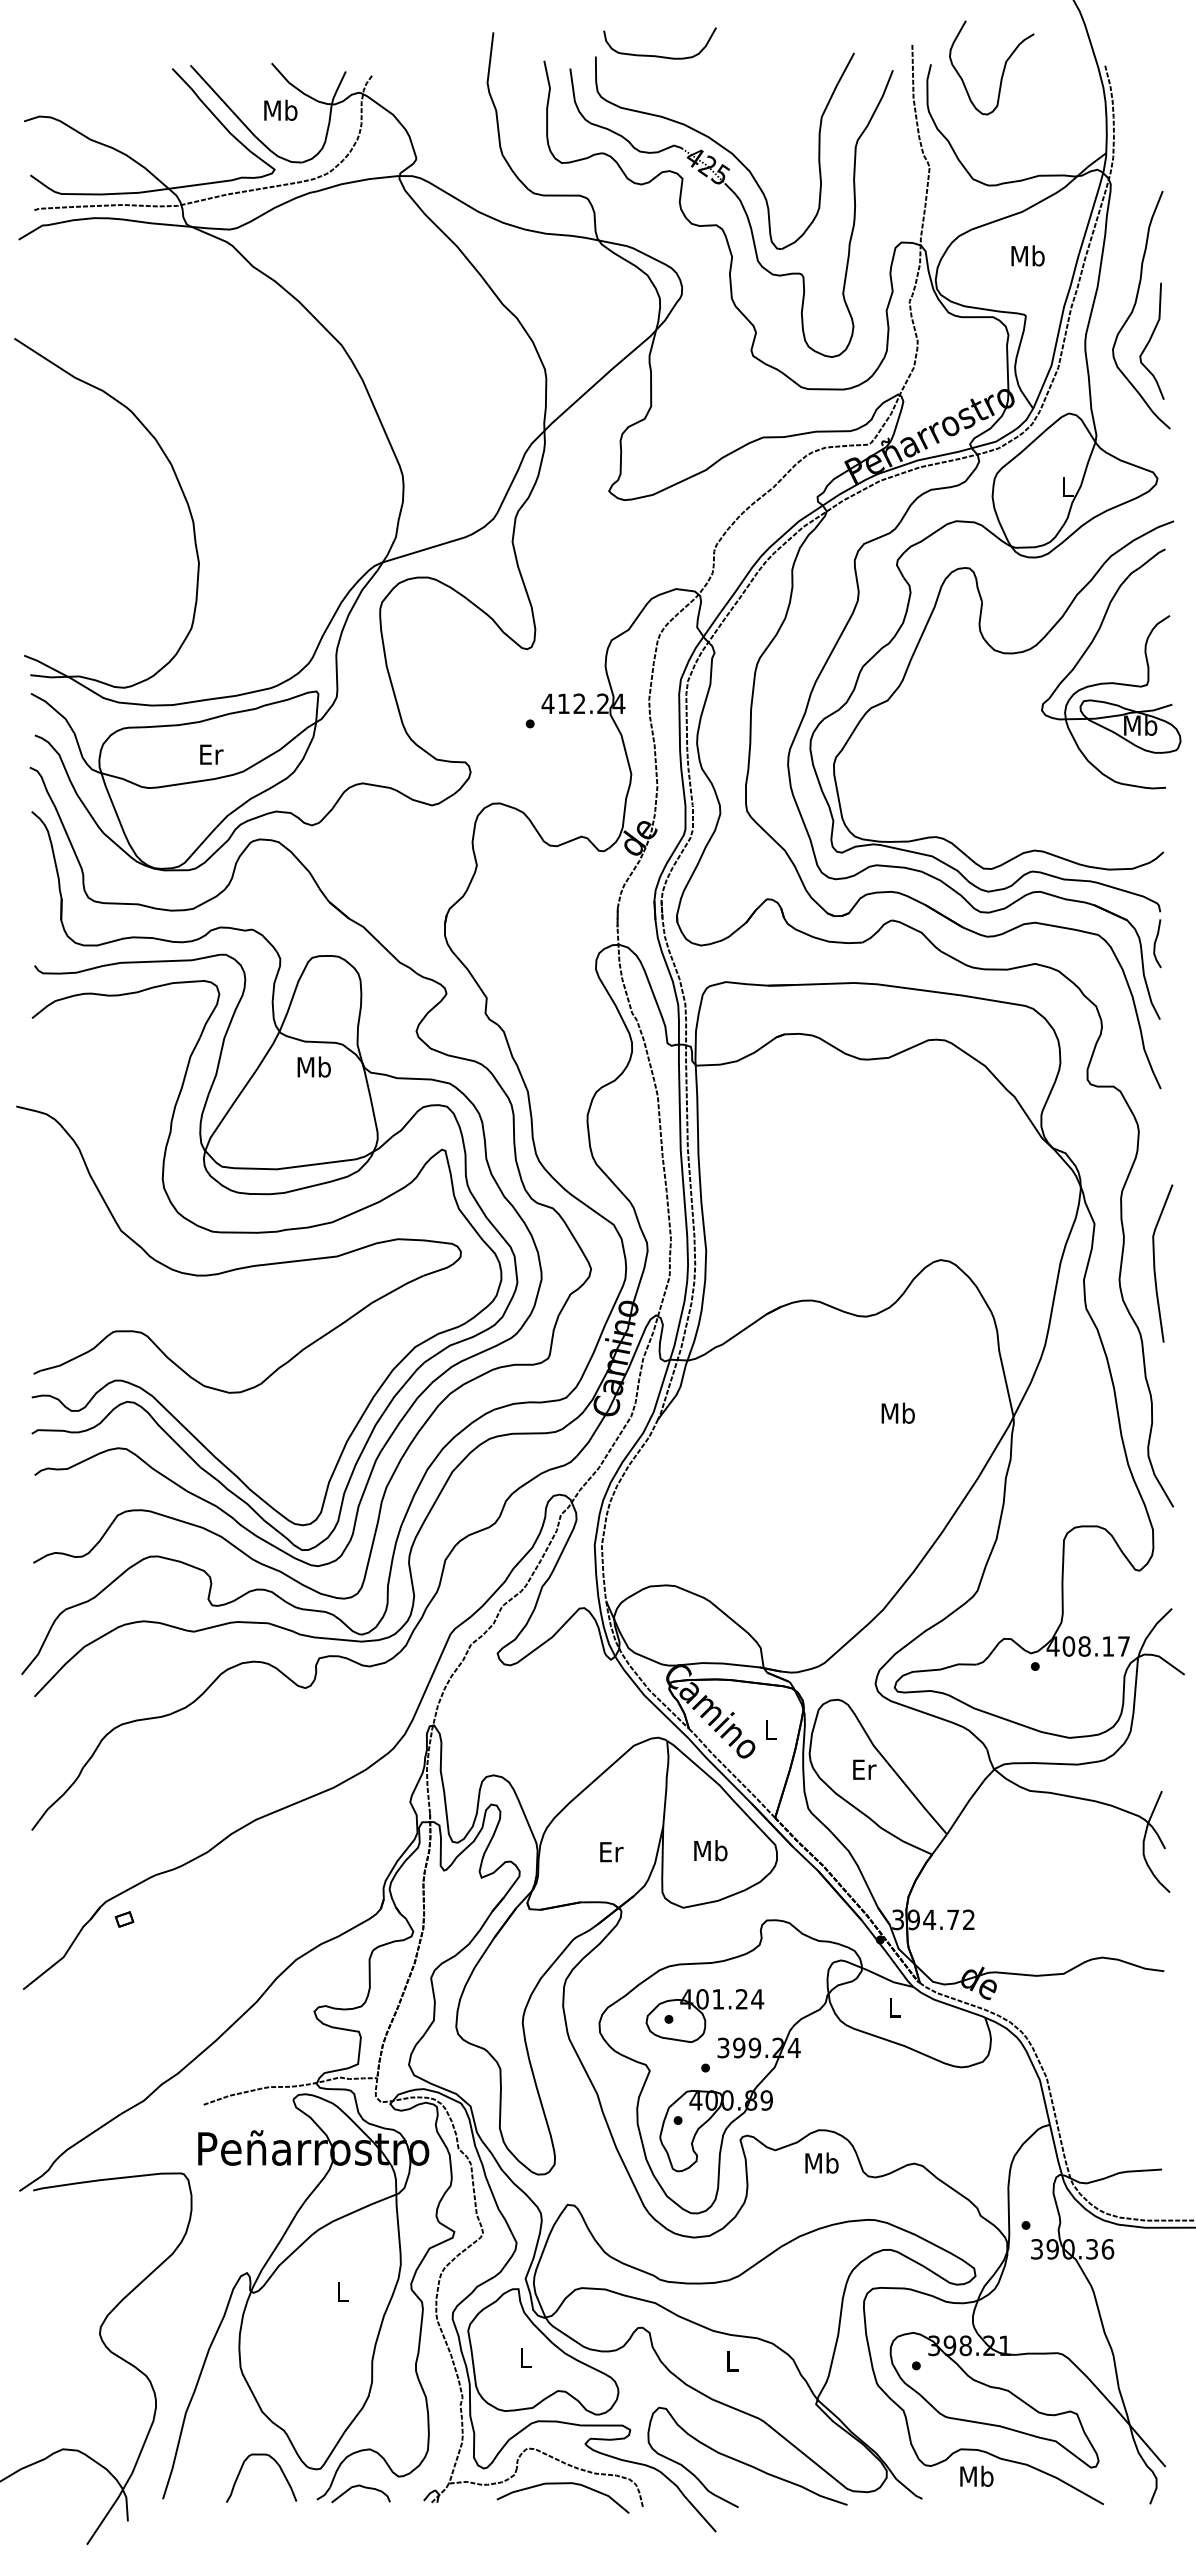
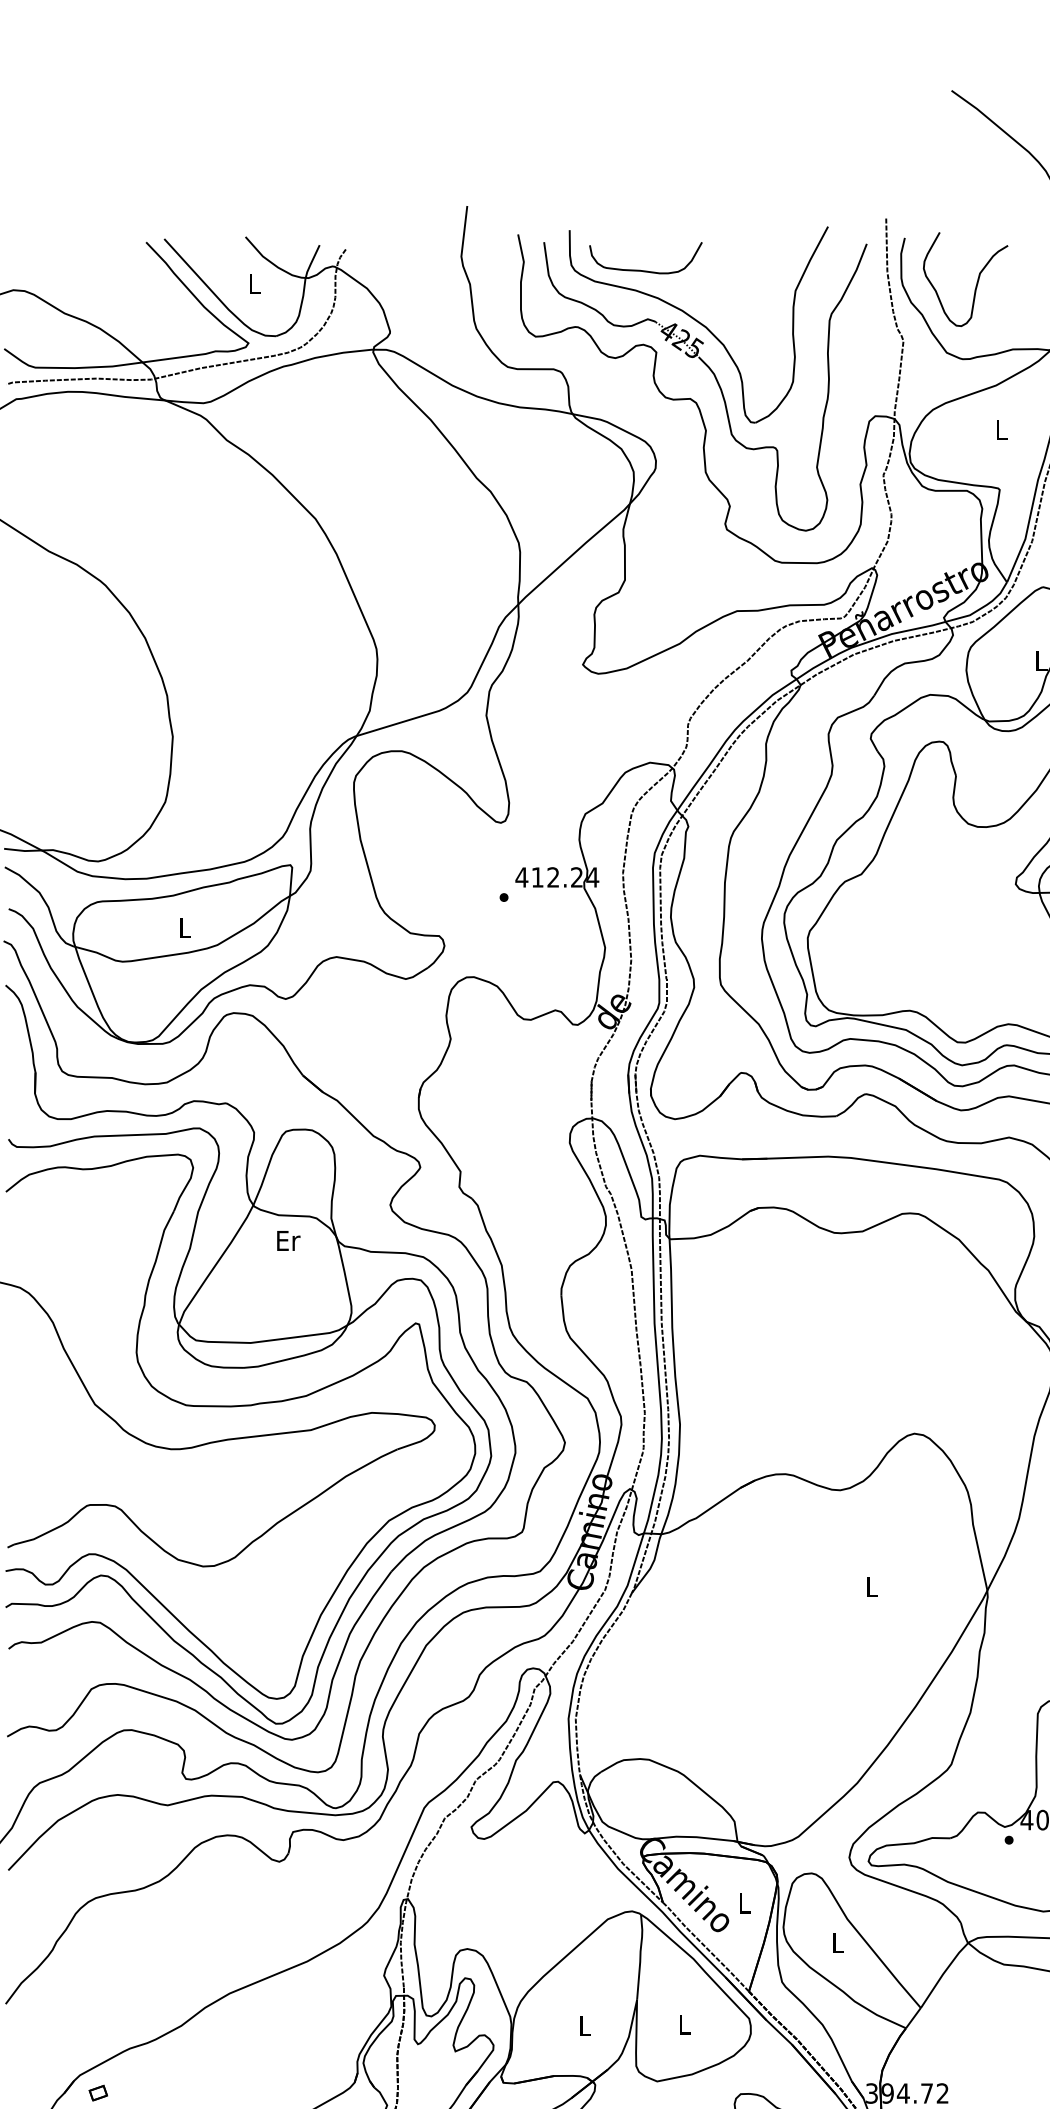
curve: (659, 55) -> (645, 270), moved
curve: (1002, 71) -> (976, 283), moved
text: (280, 109) -> (254, 283), Mb -> L
text: (1027, 255) -> (1001, 429), Mb -> L
text: (211, 754) -> (185, 928), Er -> L
text: (313, 1066) -> (287, 1240), Mb -> Er
text: (897, 1412) -> (871, 1586), Mb -> L
text: (864, 1769) -> (838, 1943), Er -> L
text: (710, 1850) -> (684, 2024), Mb -> L
text: (611, 1852) -> (585, 2026), Er -> L

